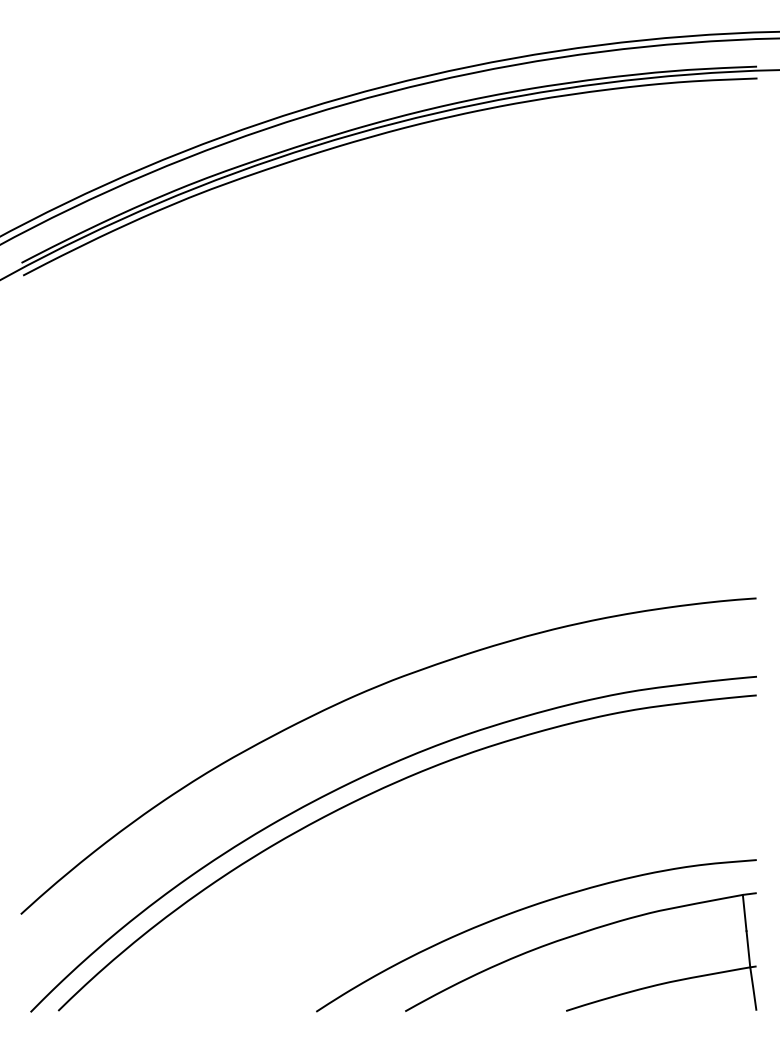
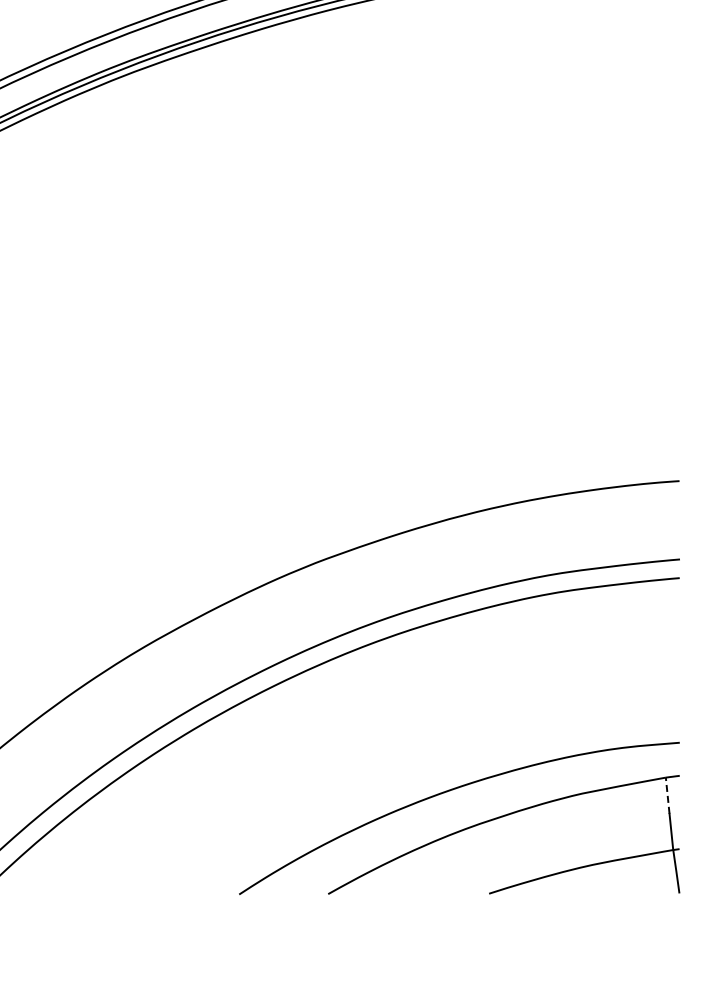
line: (744, 912) -> (667, 795), solid -> dashed

